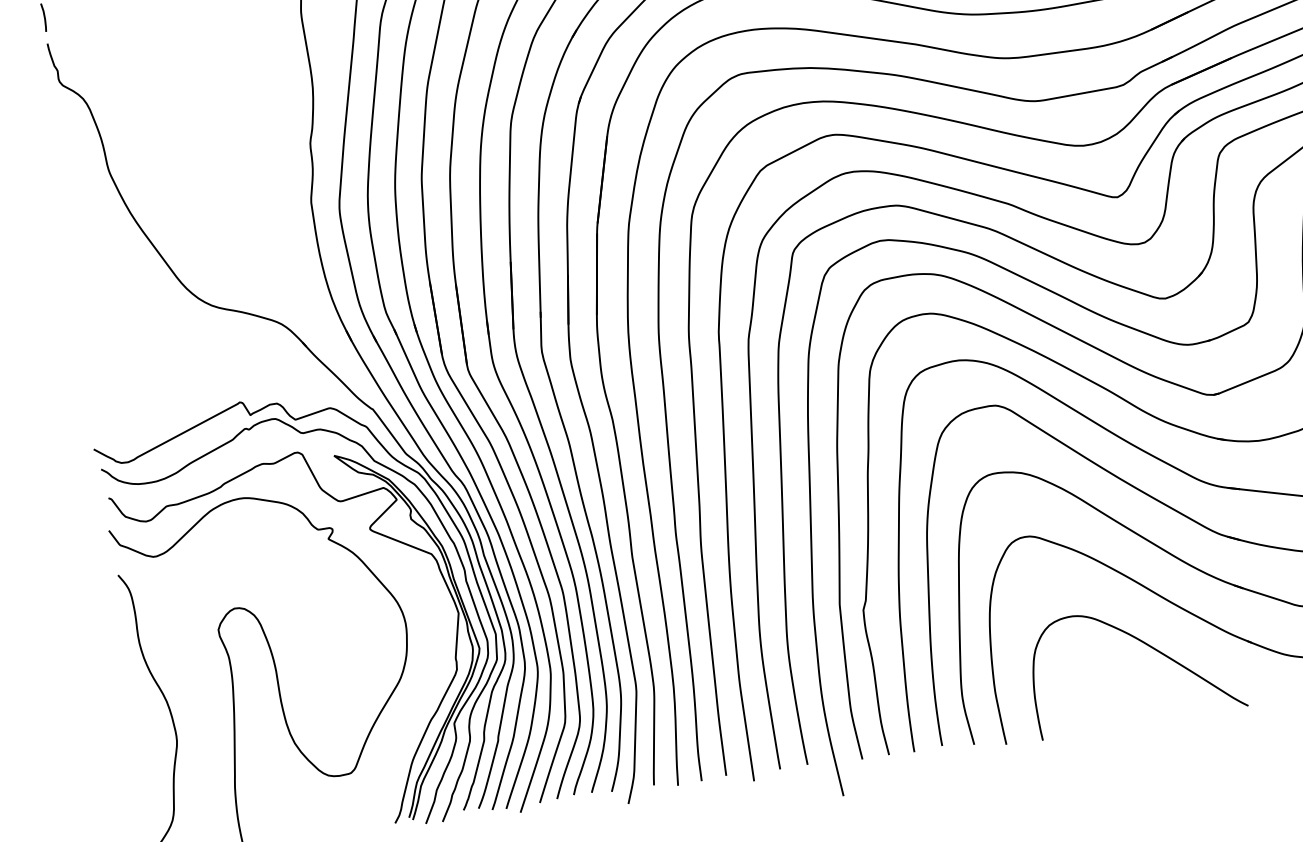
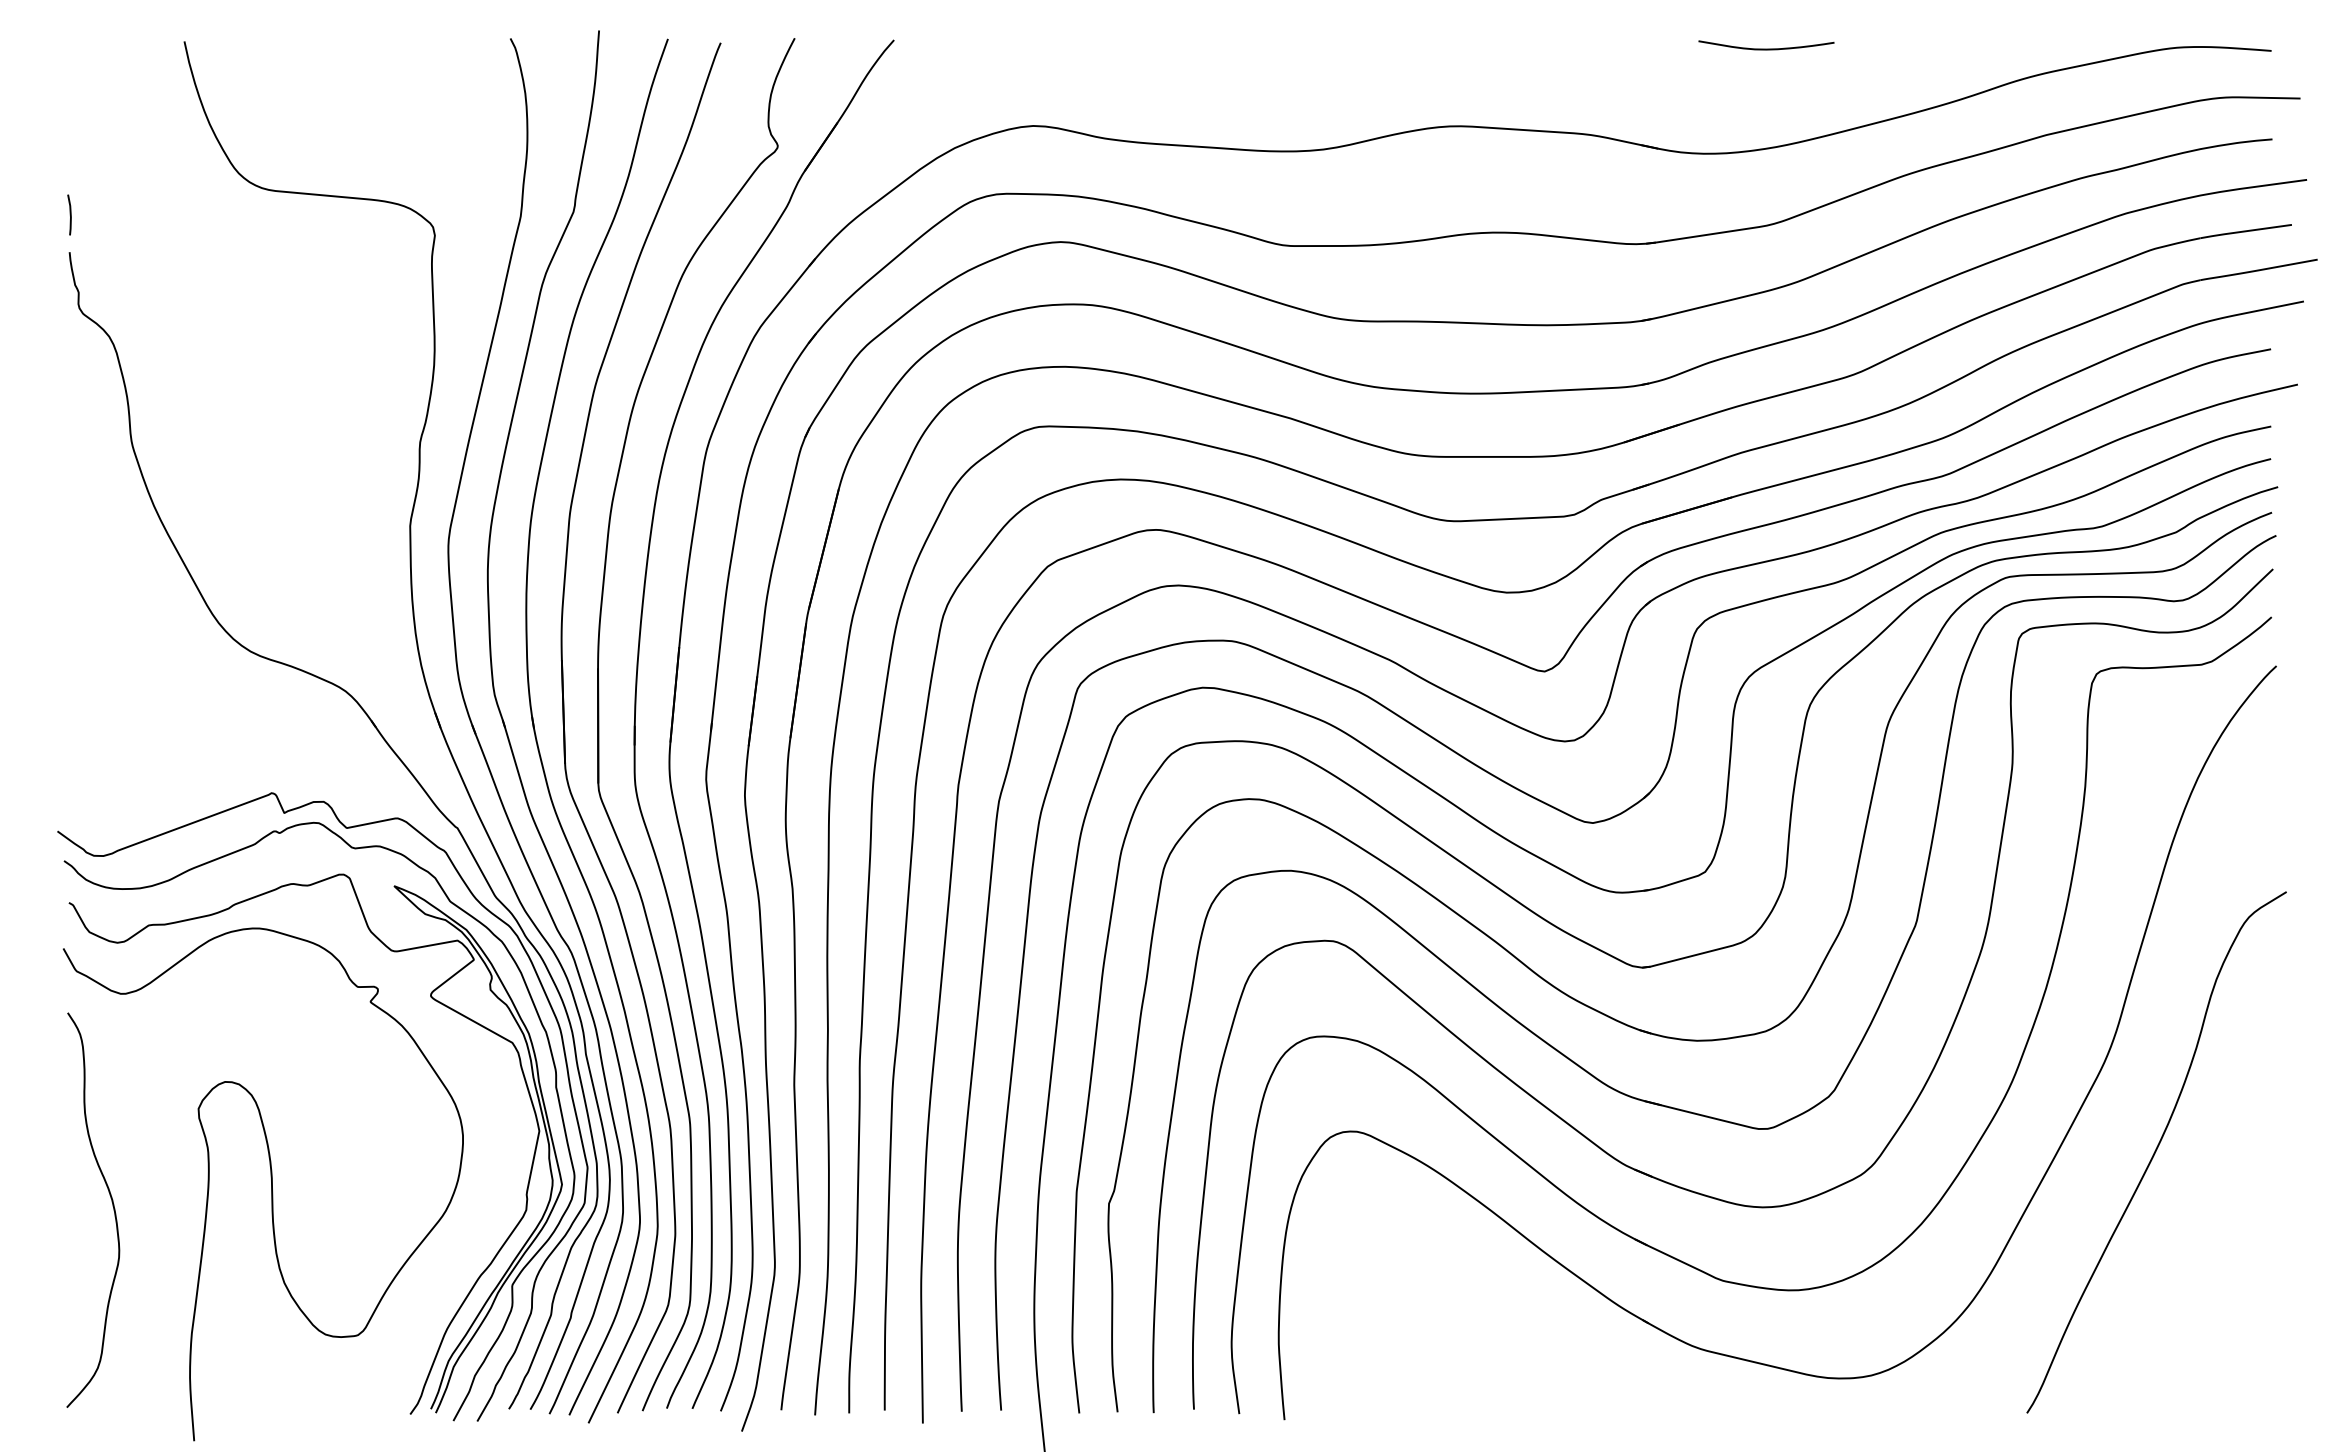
curve: (1151, 647) -> (1506, 1311), removed

